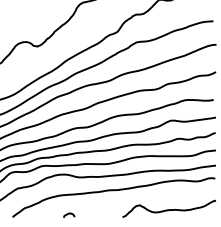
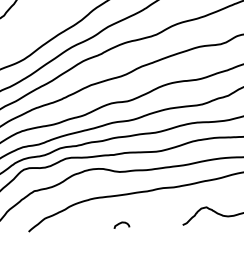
curve: (69, 214) -> (122, 223), moved

